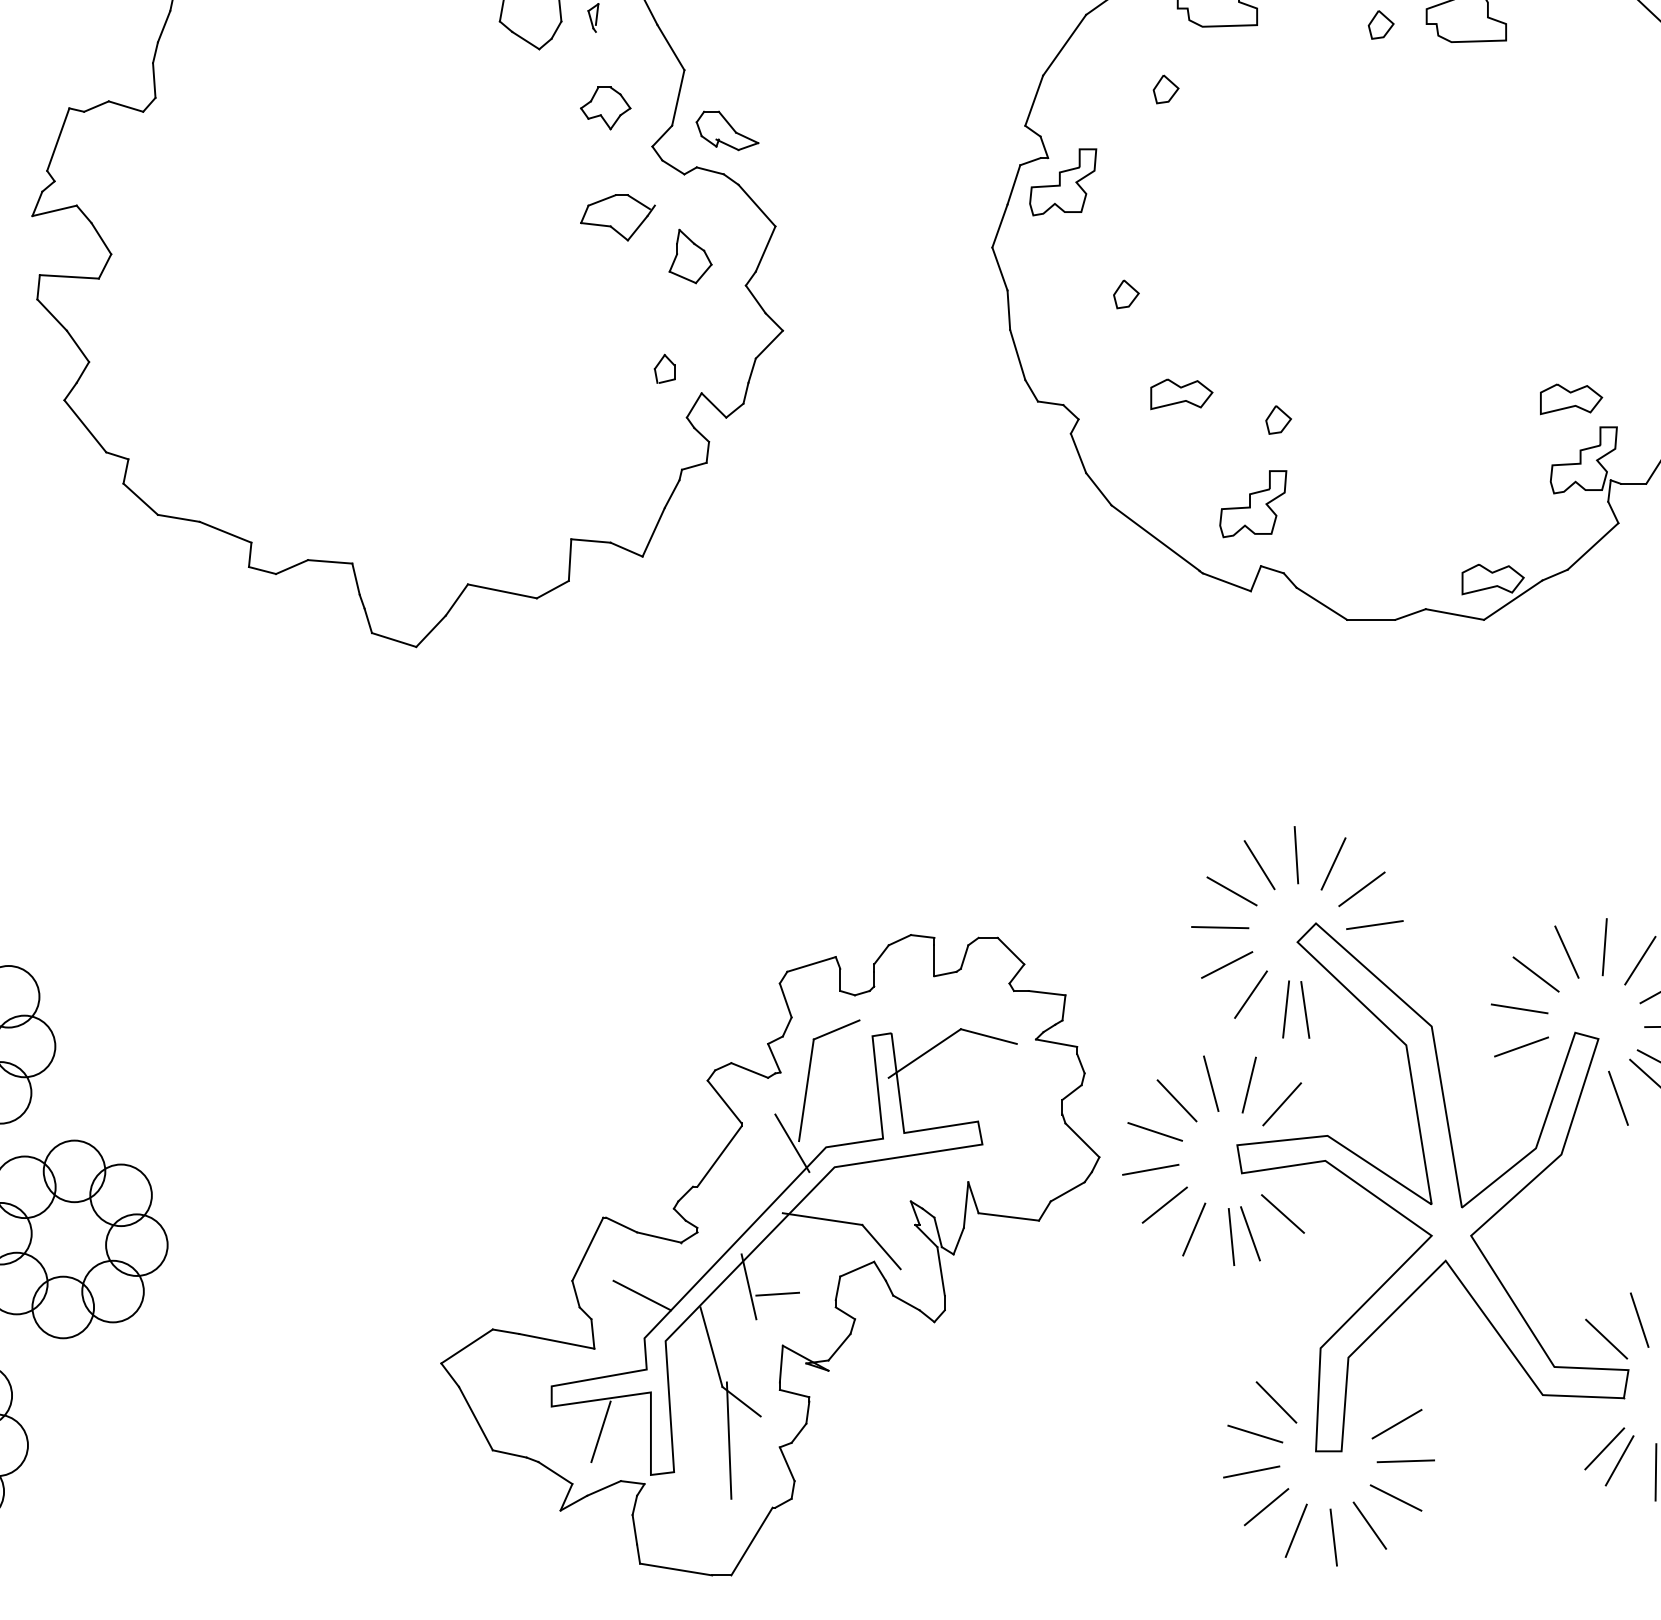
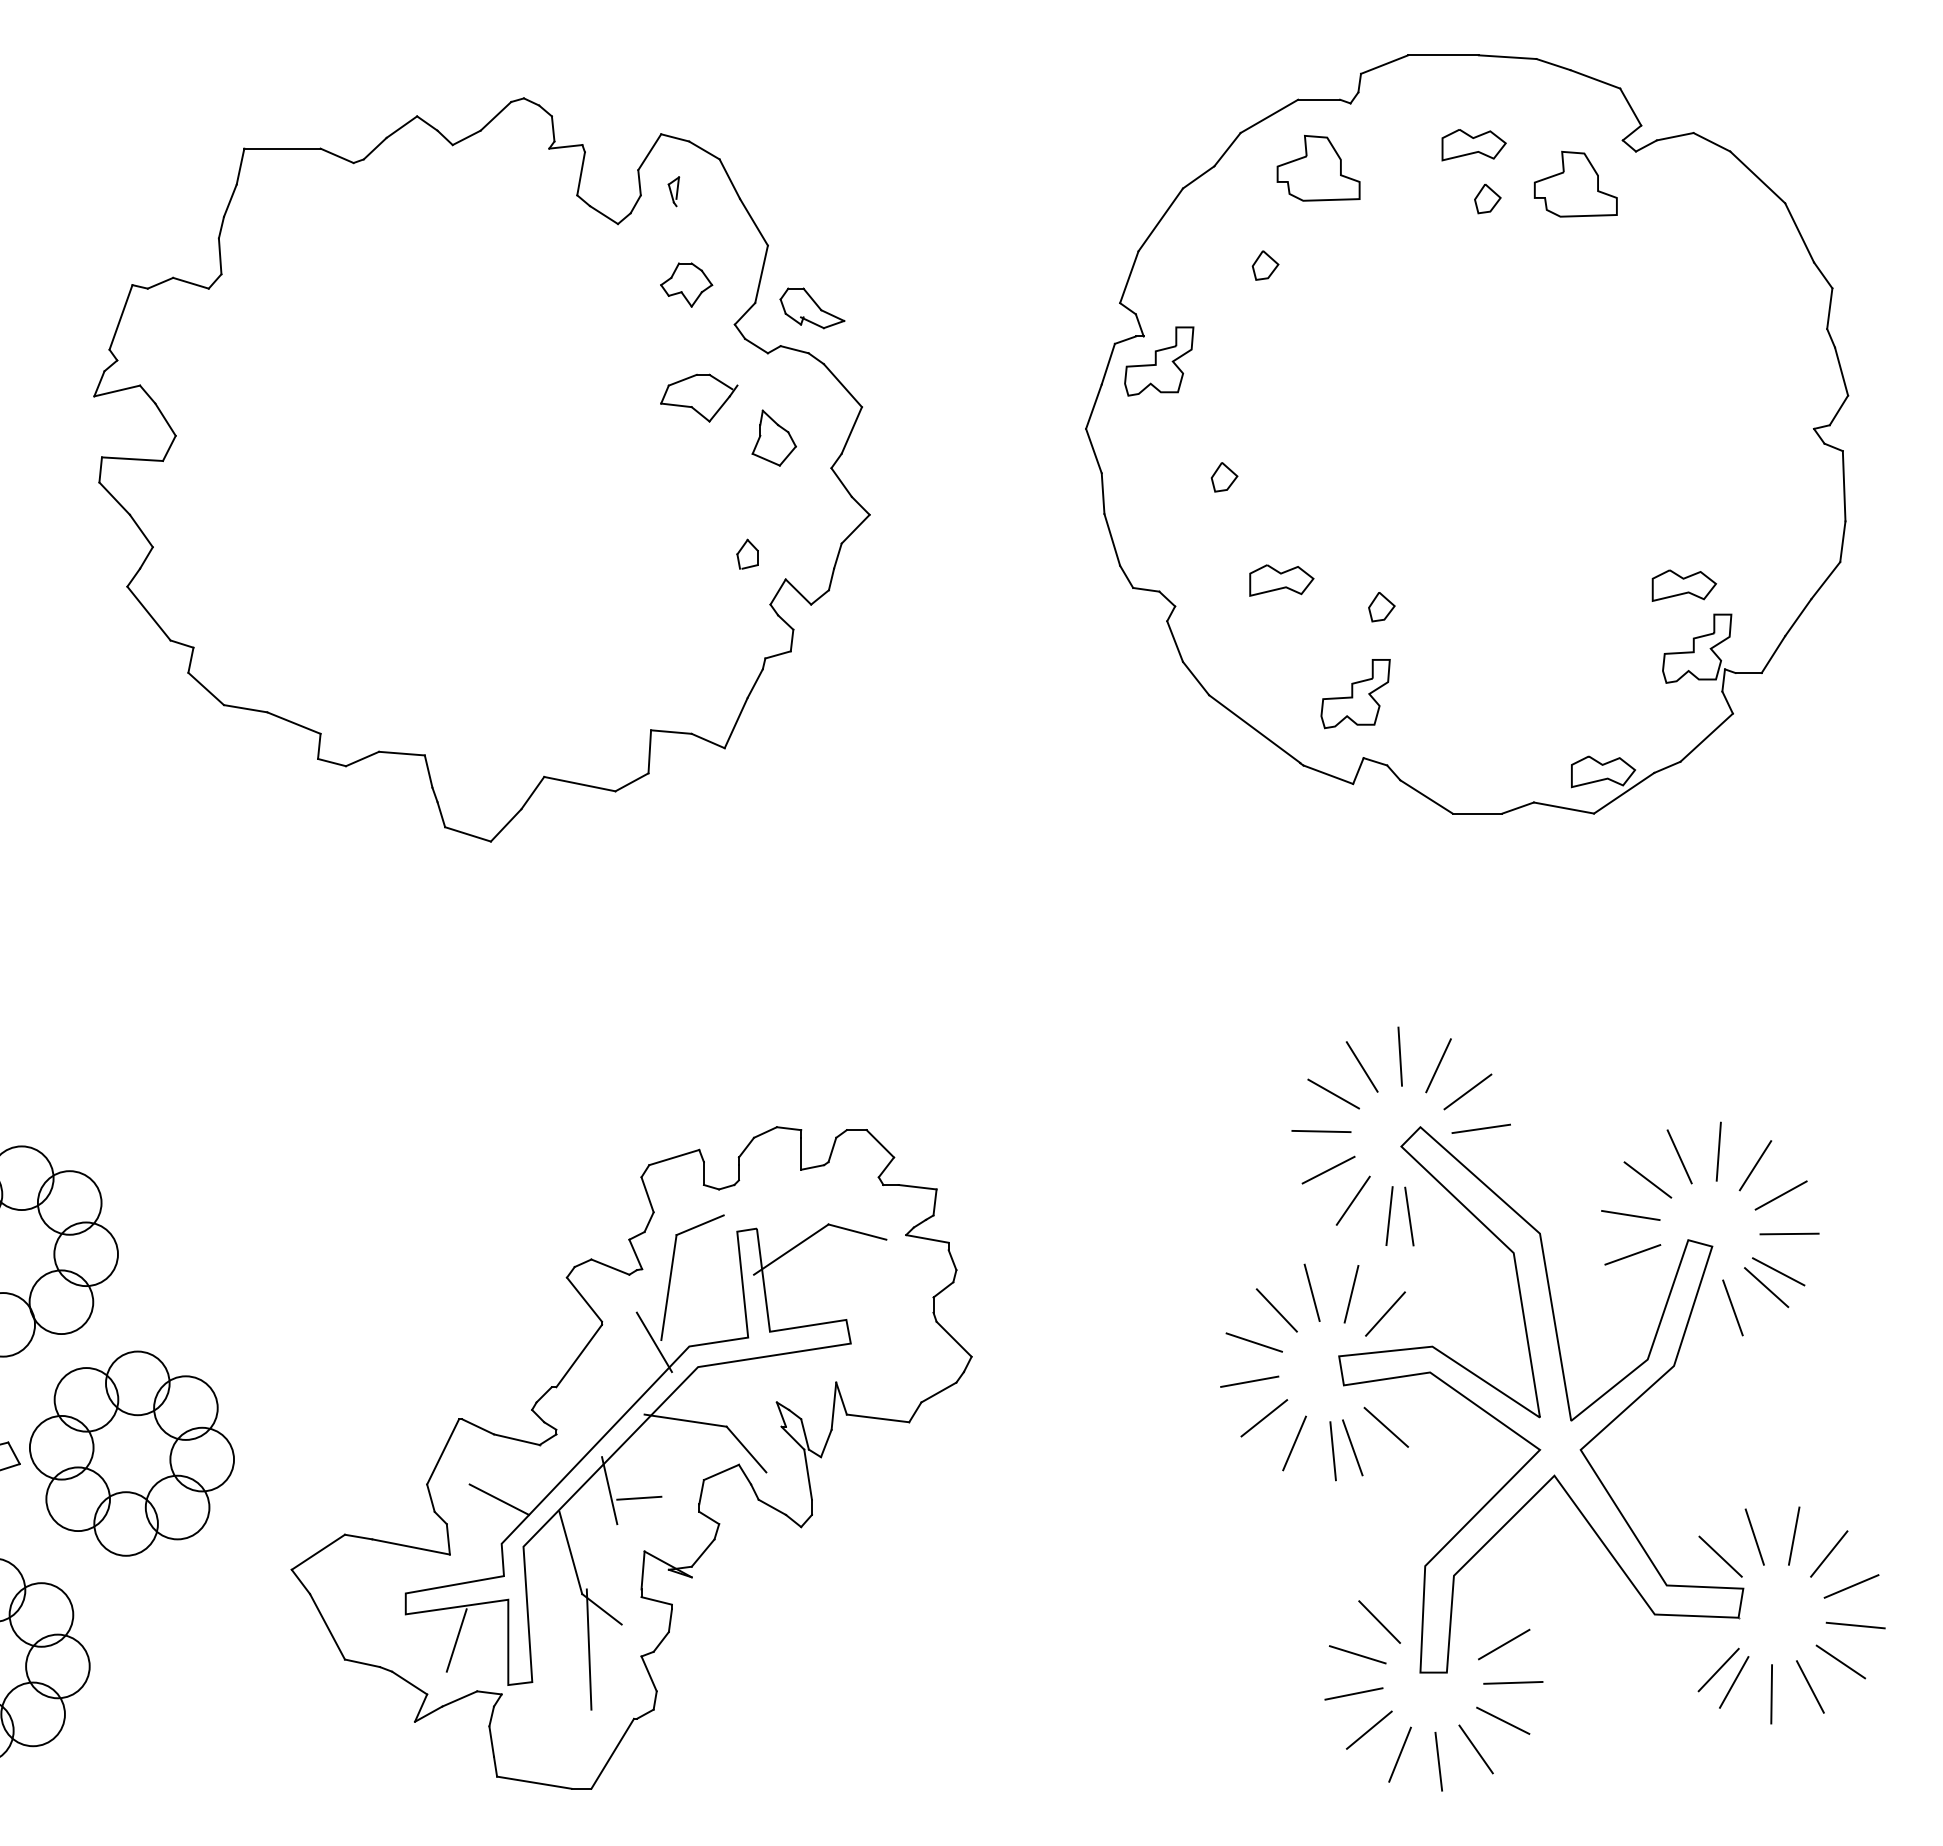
part: (770, 1254) -> (631, 1457), moved

